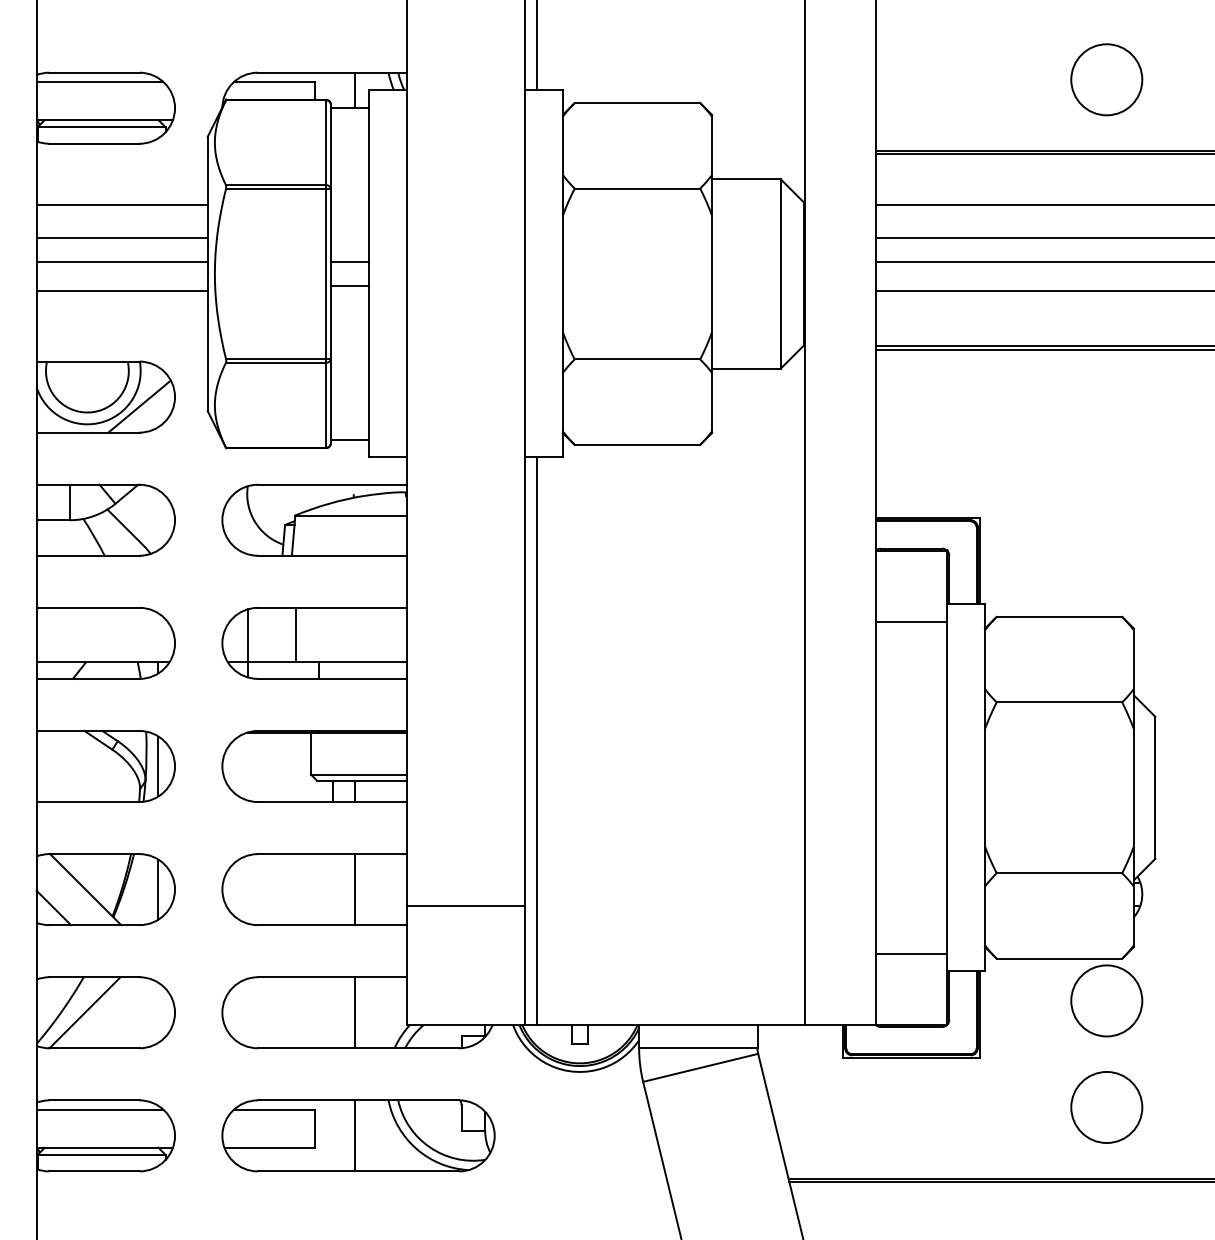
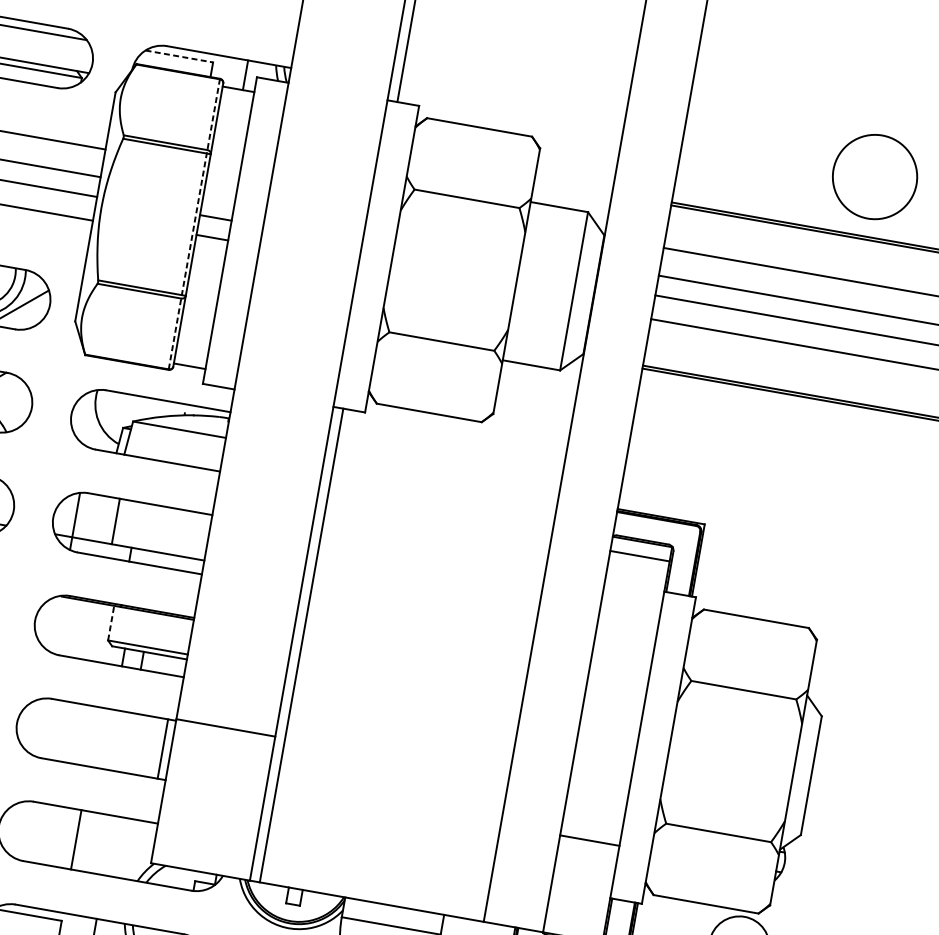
circle: (1106, 79) -> (874, 176), size x1.4
line: (274, 82) -> (179, 56), solid -> dashed
line: (326, 274) -> (194, 224), solid -> dashed
line: (910, 622) -> (639, 556), moved
line: (311, 754) -> (111, 623), solid -> dashed
line: (354, 889) -> (162, 748), moved
line: (465, 906) -> (225, 728), moved
line: (910, 953) -> (589, 840), moved
line: (354, 1012) -> (75, 839), moved

